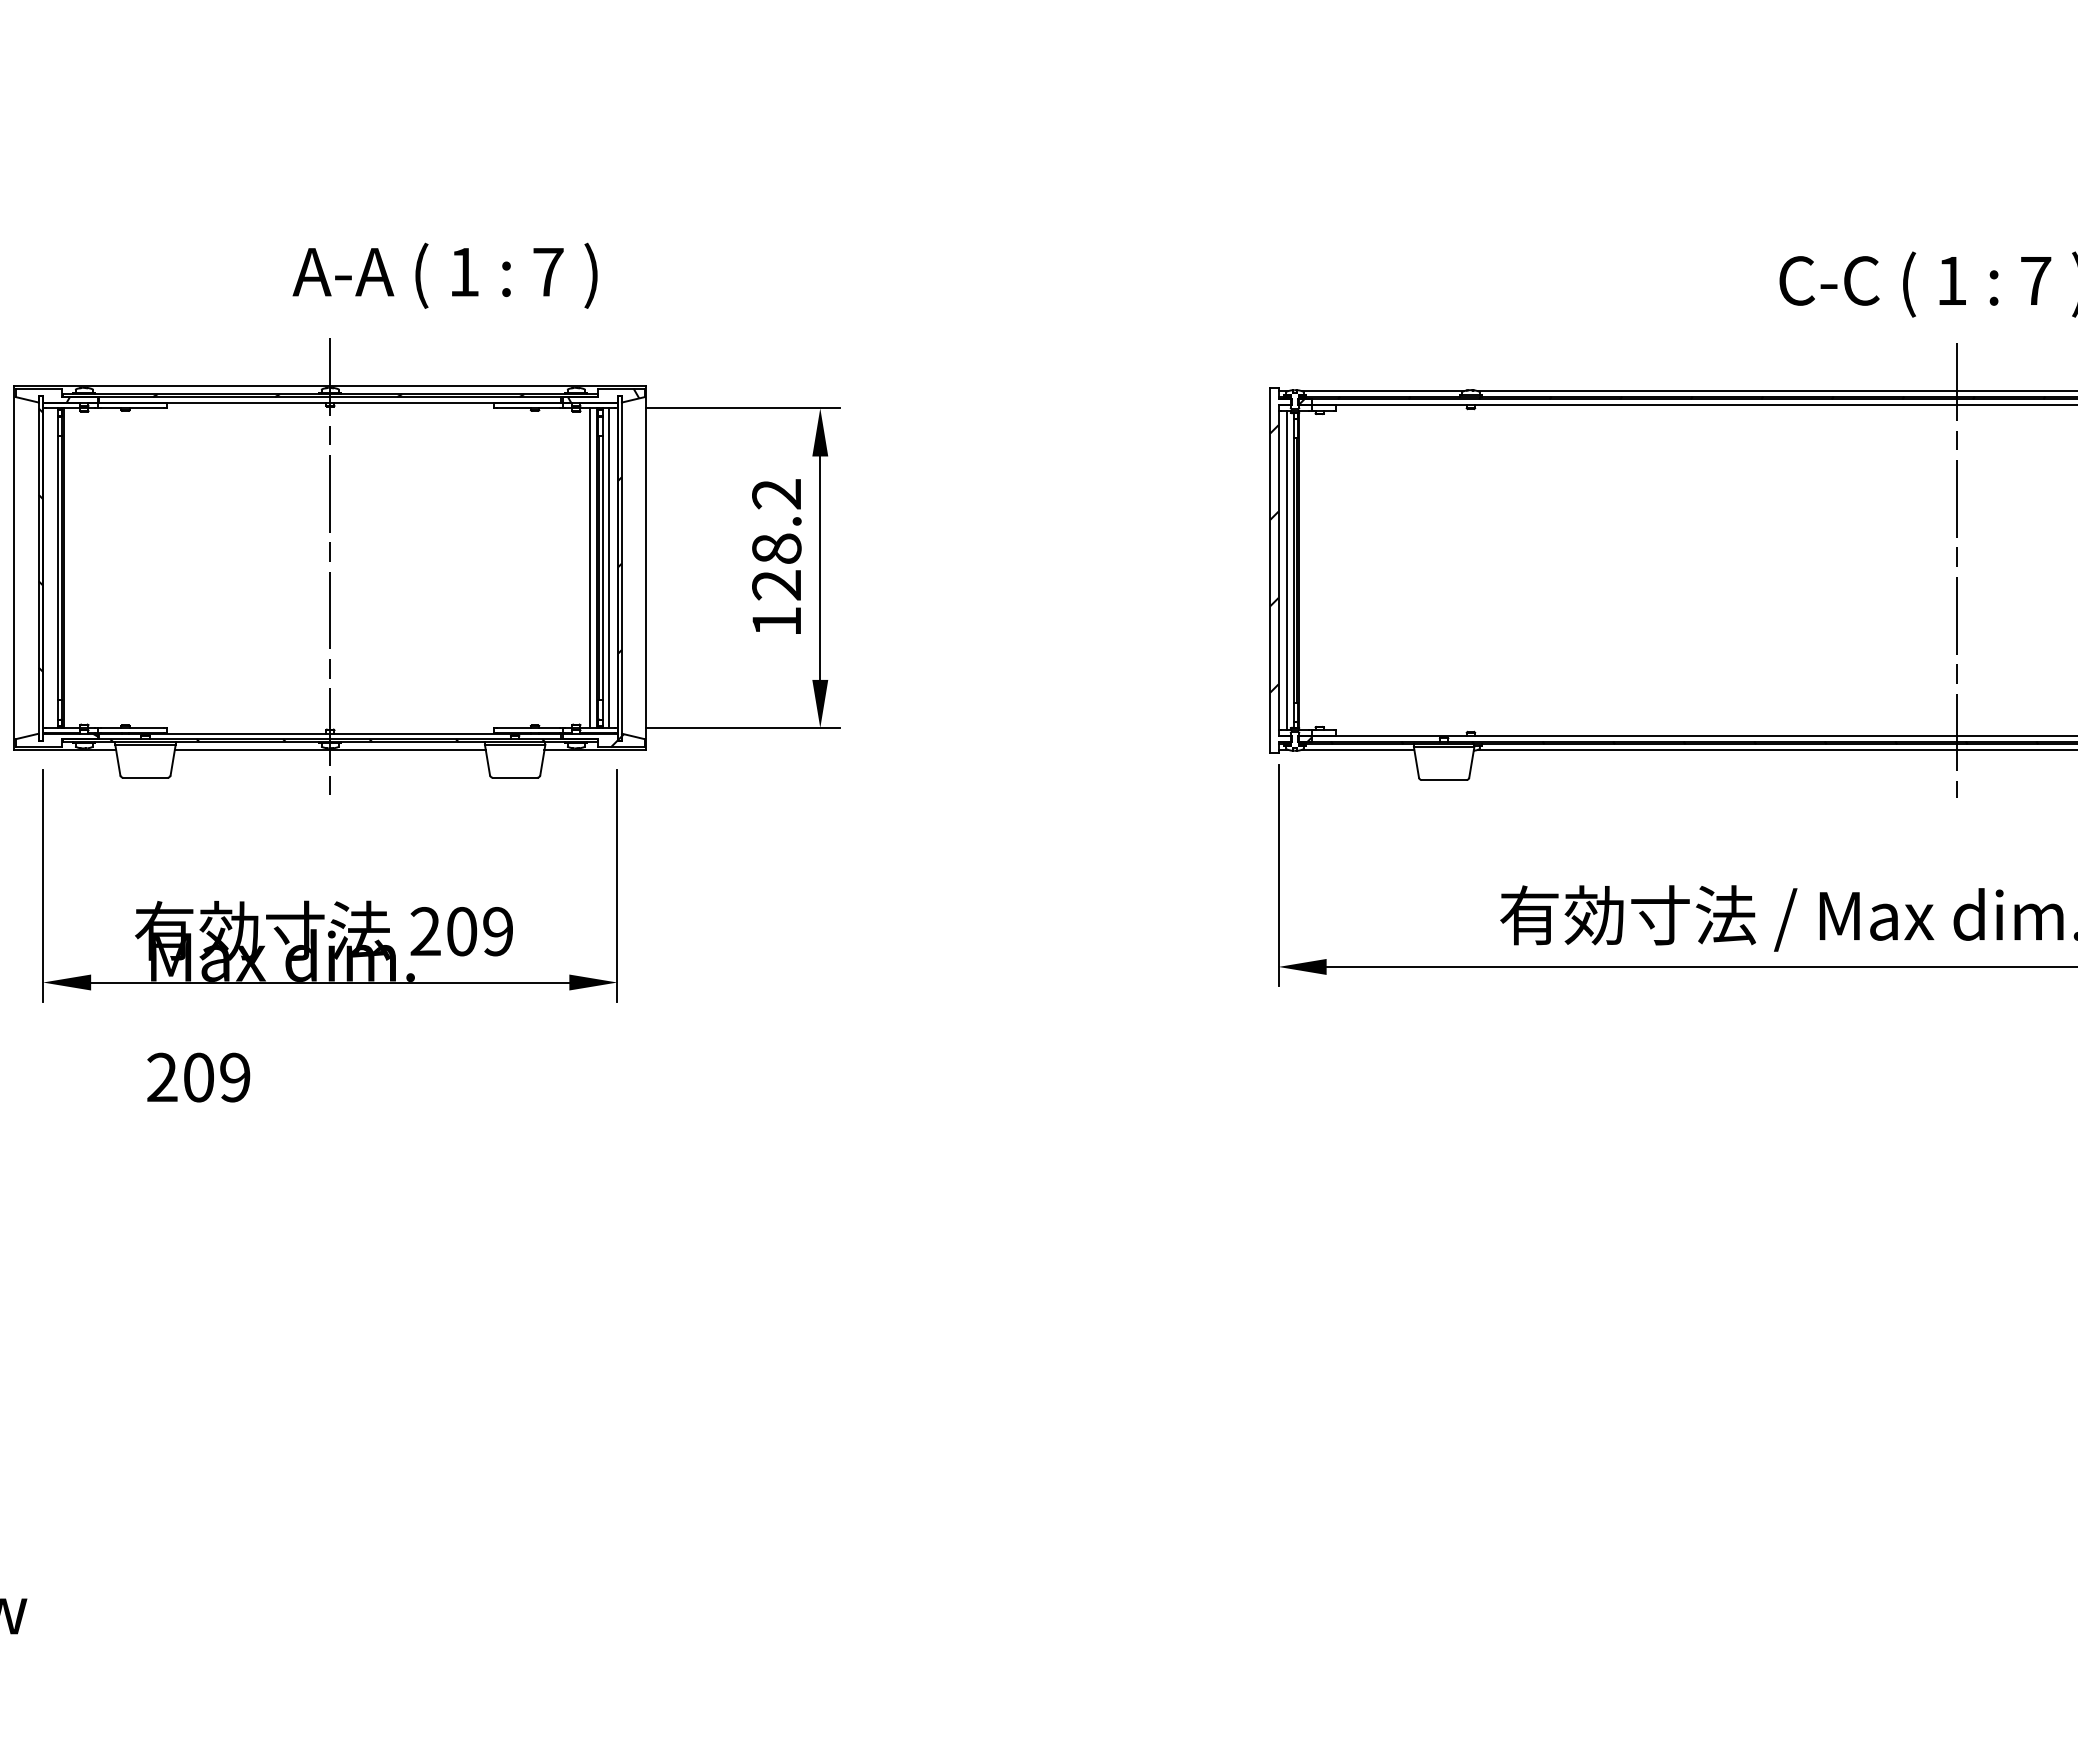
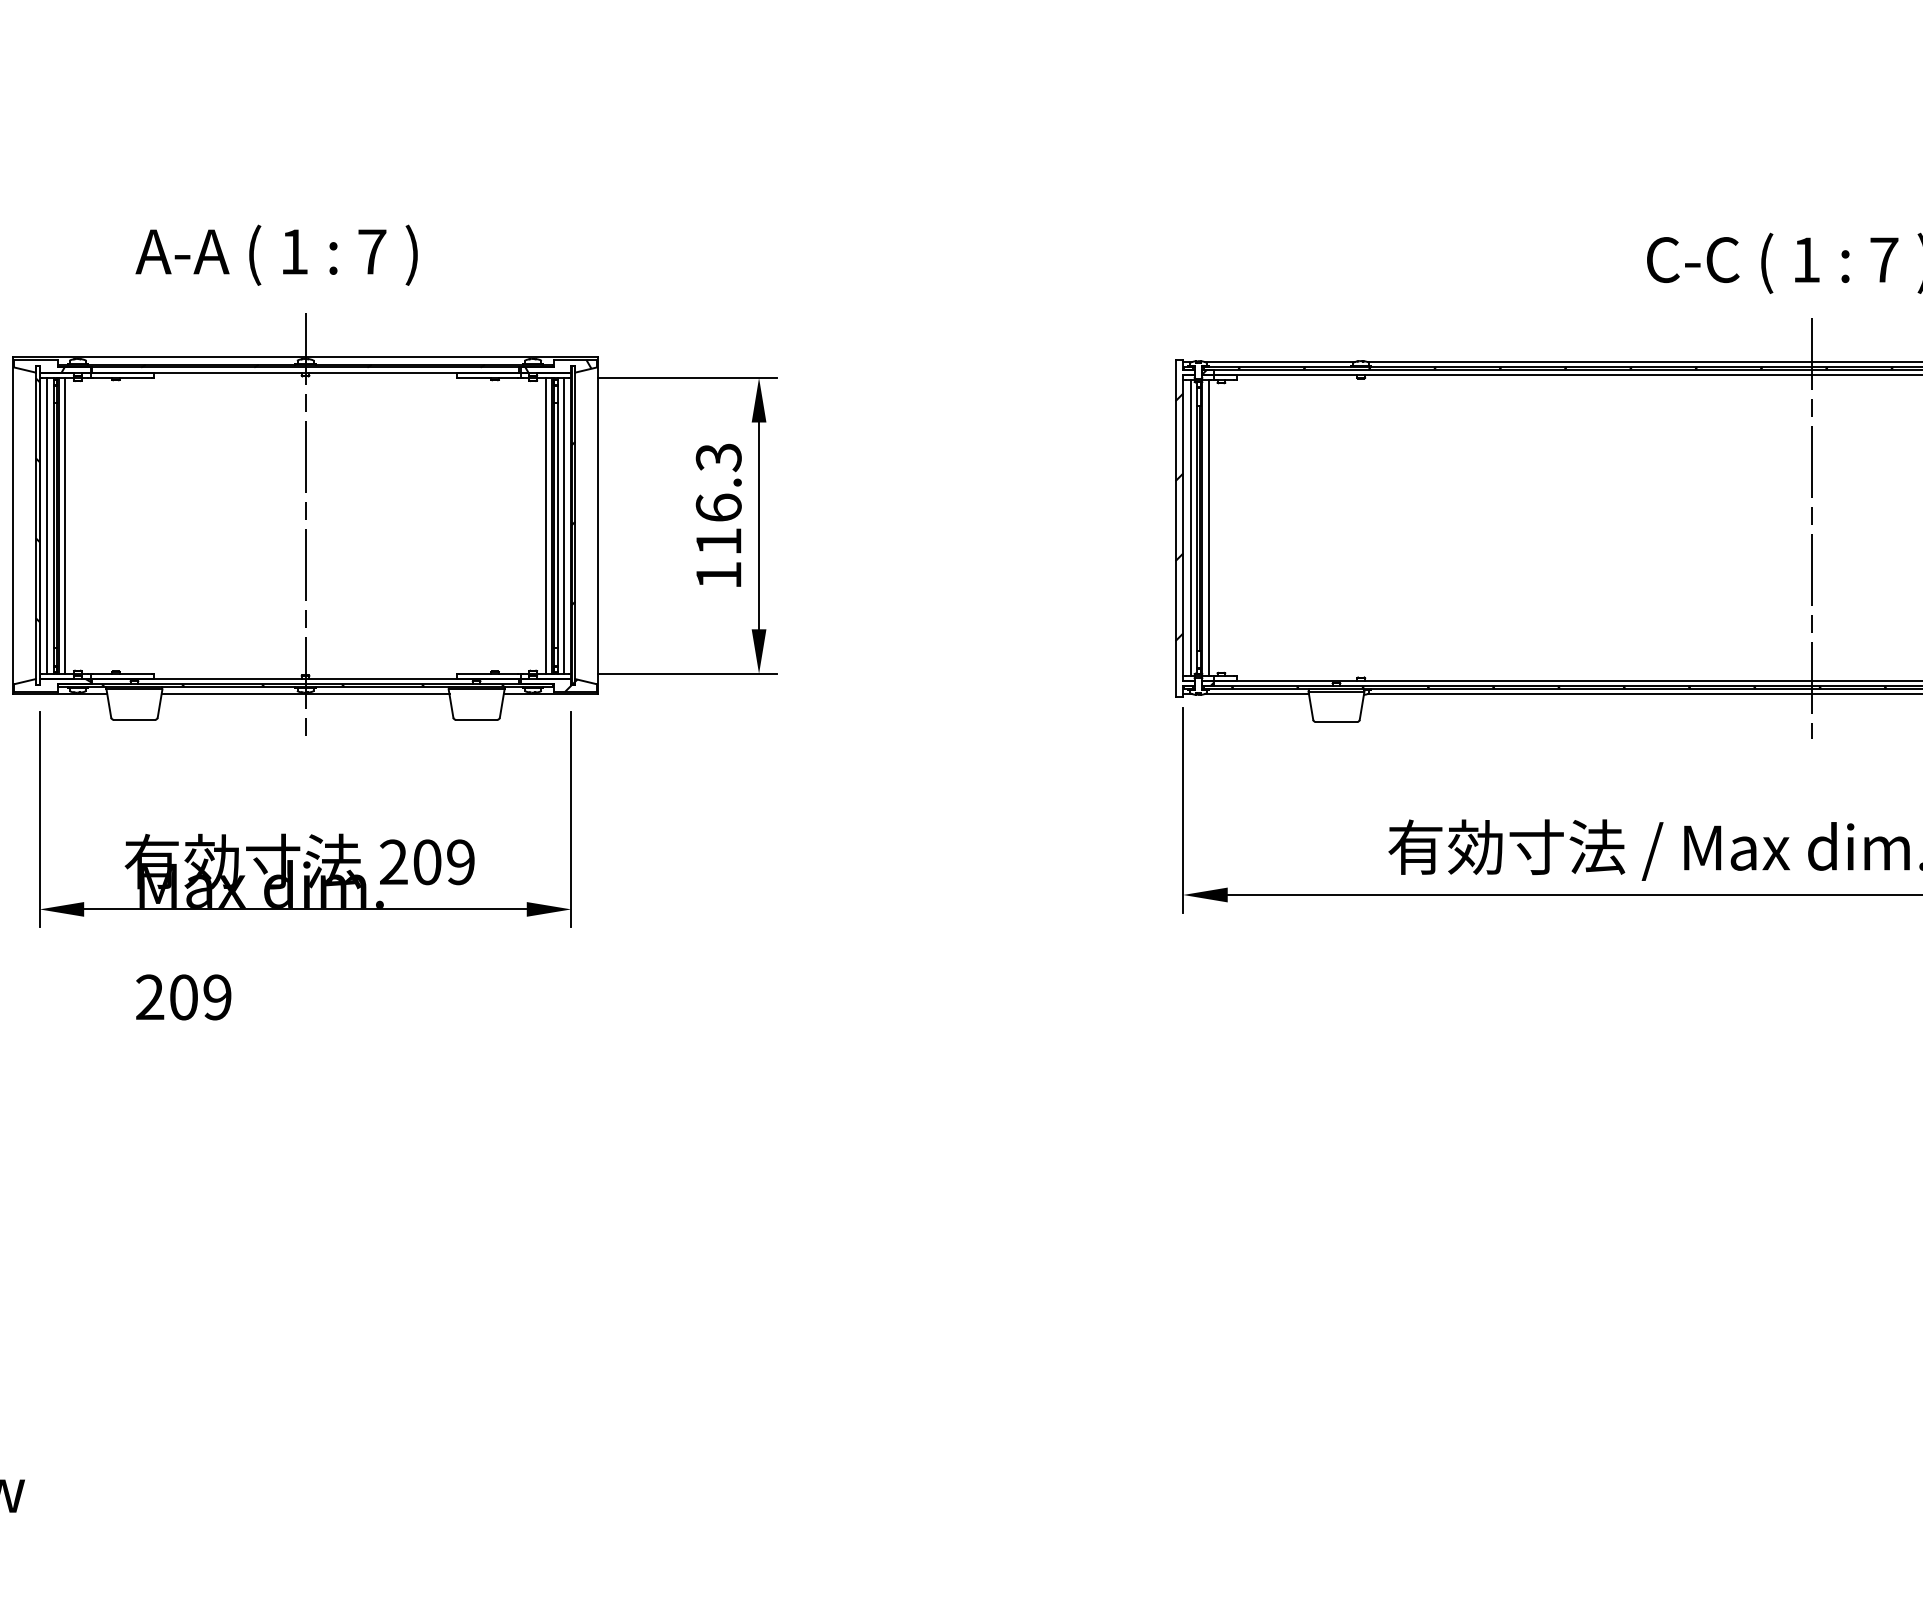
text: (444, 275) -> (276, 254), moved
text: (776, 539) -> (718, 499), 128.2 -> 116.3
line: (51, 567) -> (47, 525), added
line: (70, 567) -> (65, 525), added
line: (1306, 570) -> (1209, 528), added

